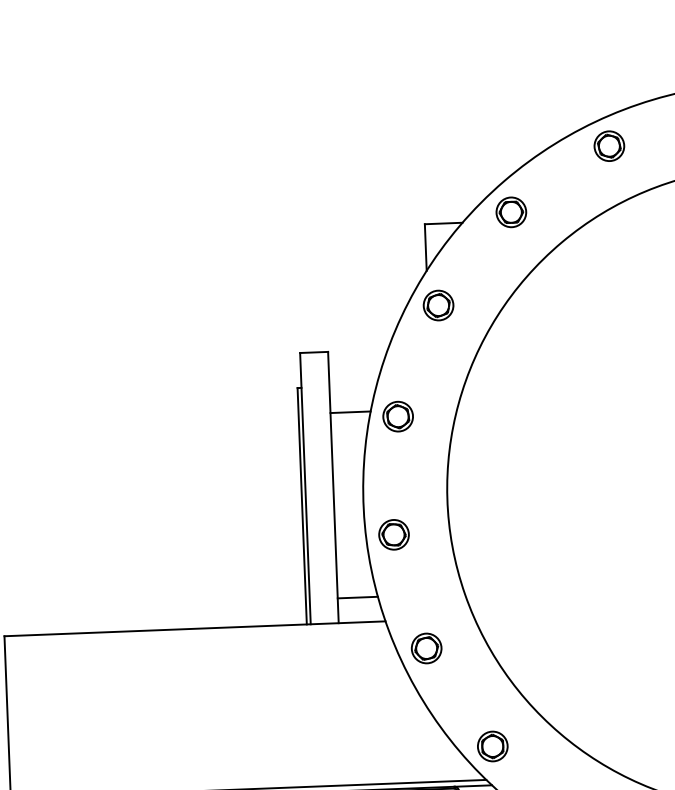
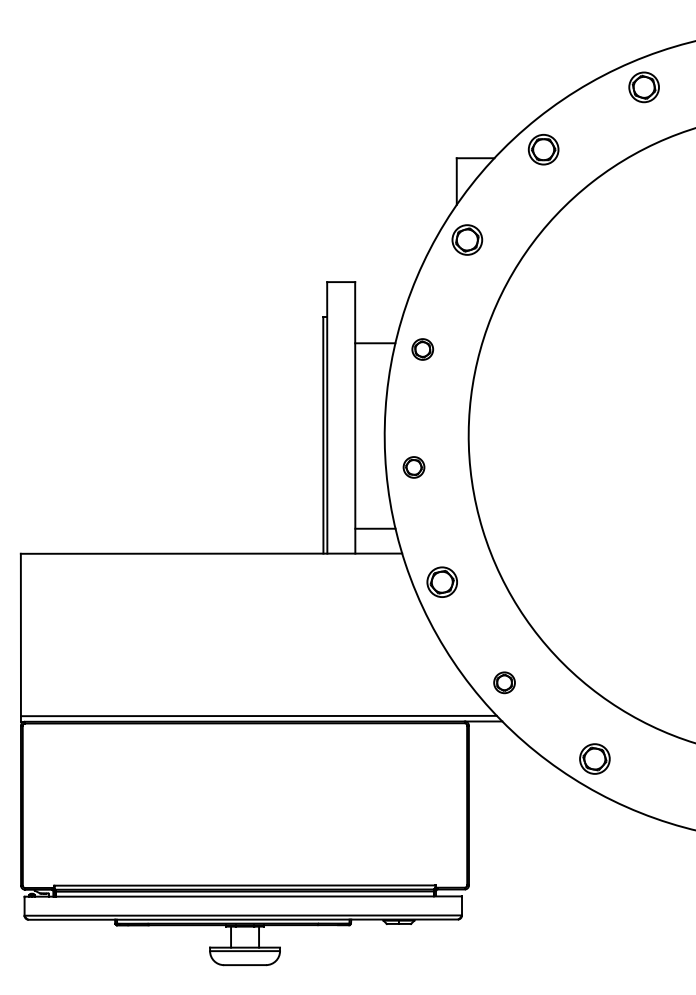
part: (397, 416) -> (422, 349), size x0.7
part: (393, 534) -> (413, 467), size x0.7
part: (492, 746) -> (504, 682), size x0.7

